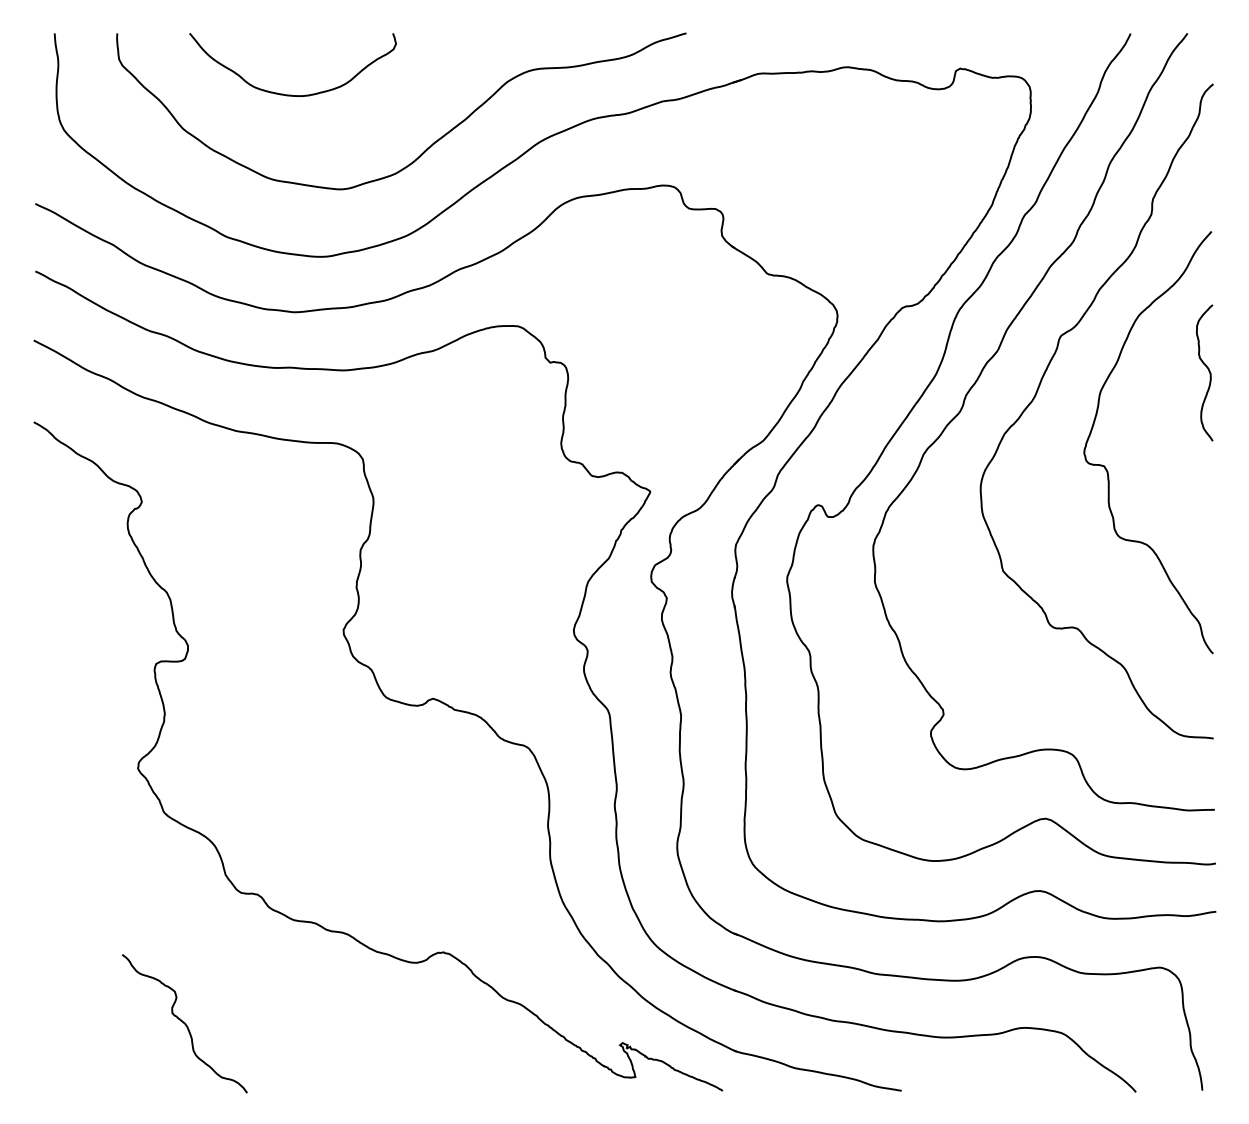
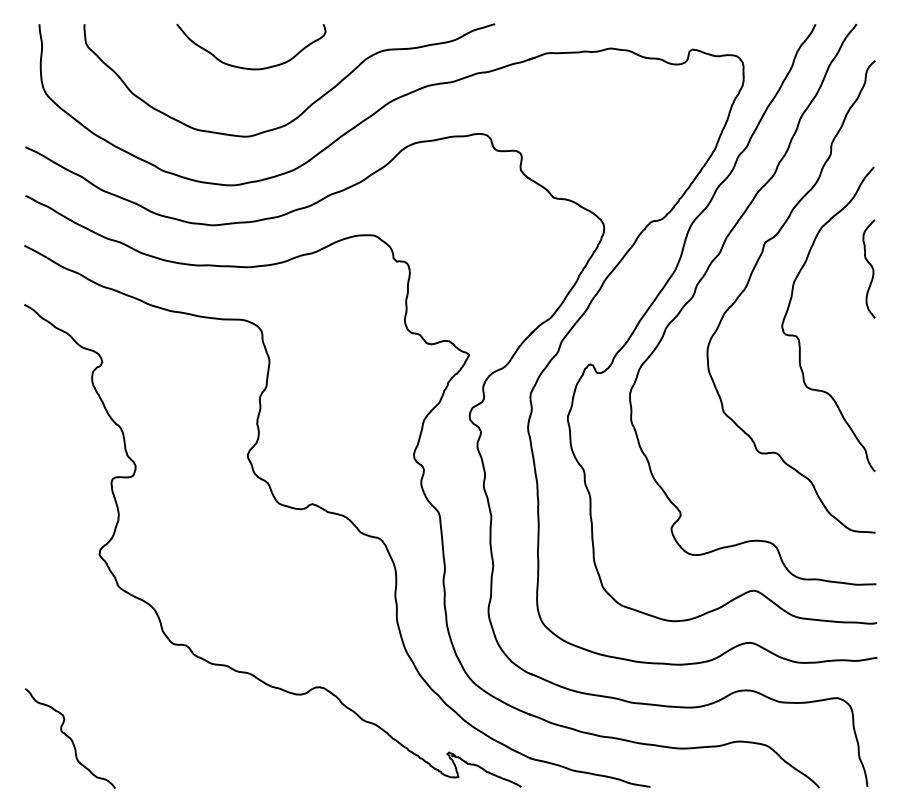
curve: (286, 93) -> (246, 67), moved
curve: (183, 1023) -> (69, 738), moved

